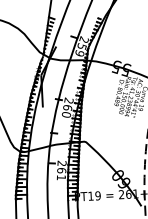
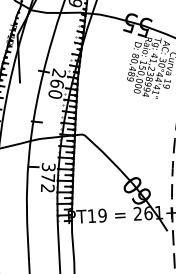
text: (61, 170) -> (47, 177), 261 -> 372

